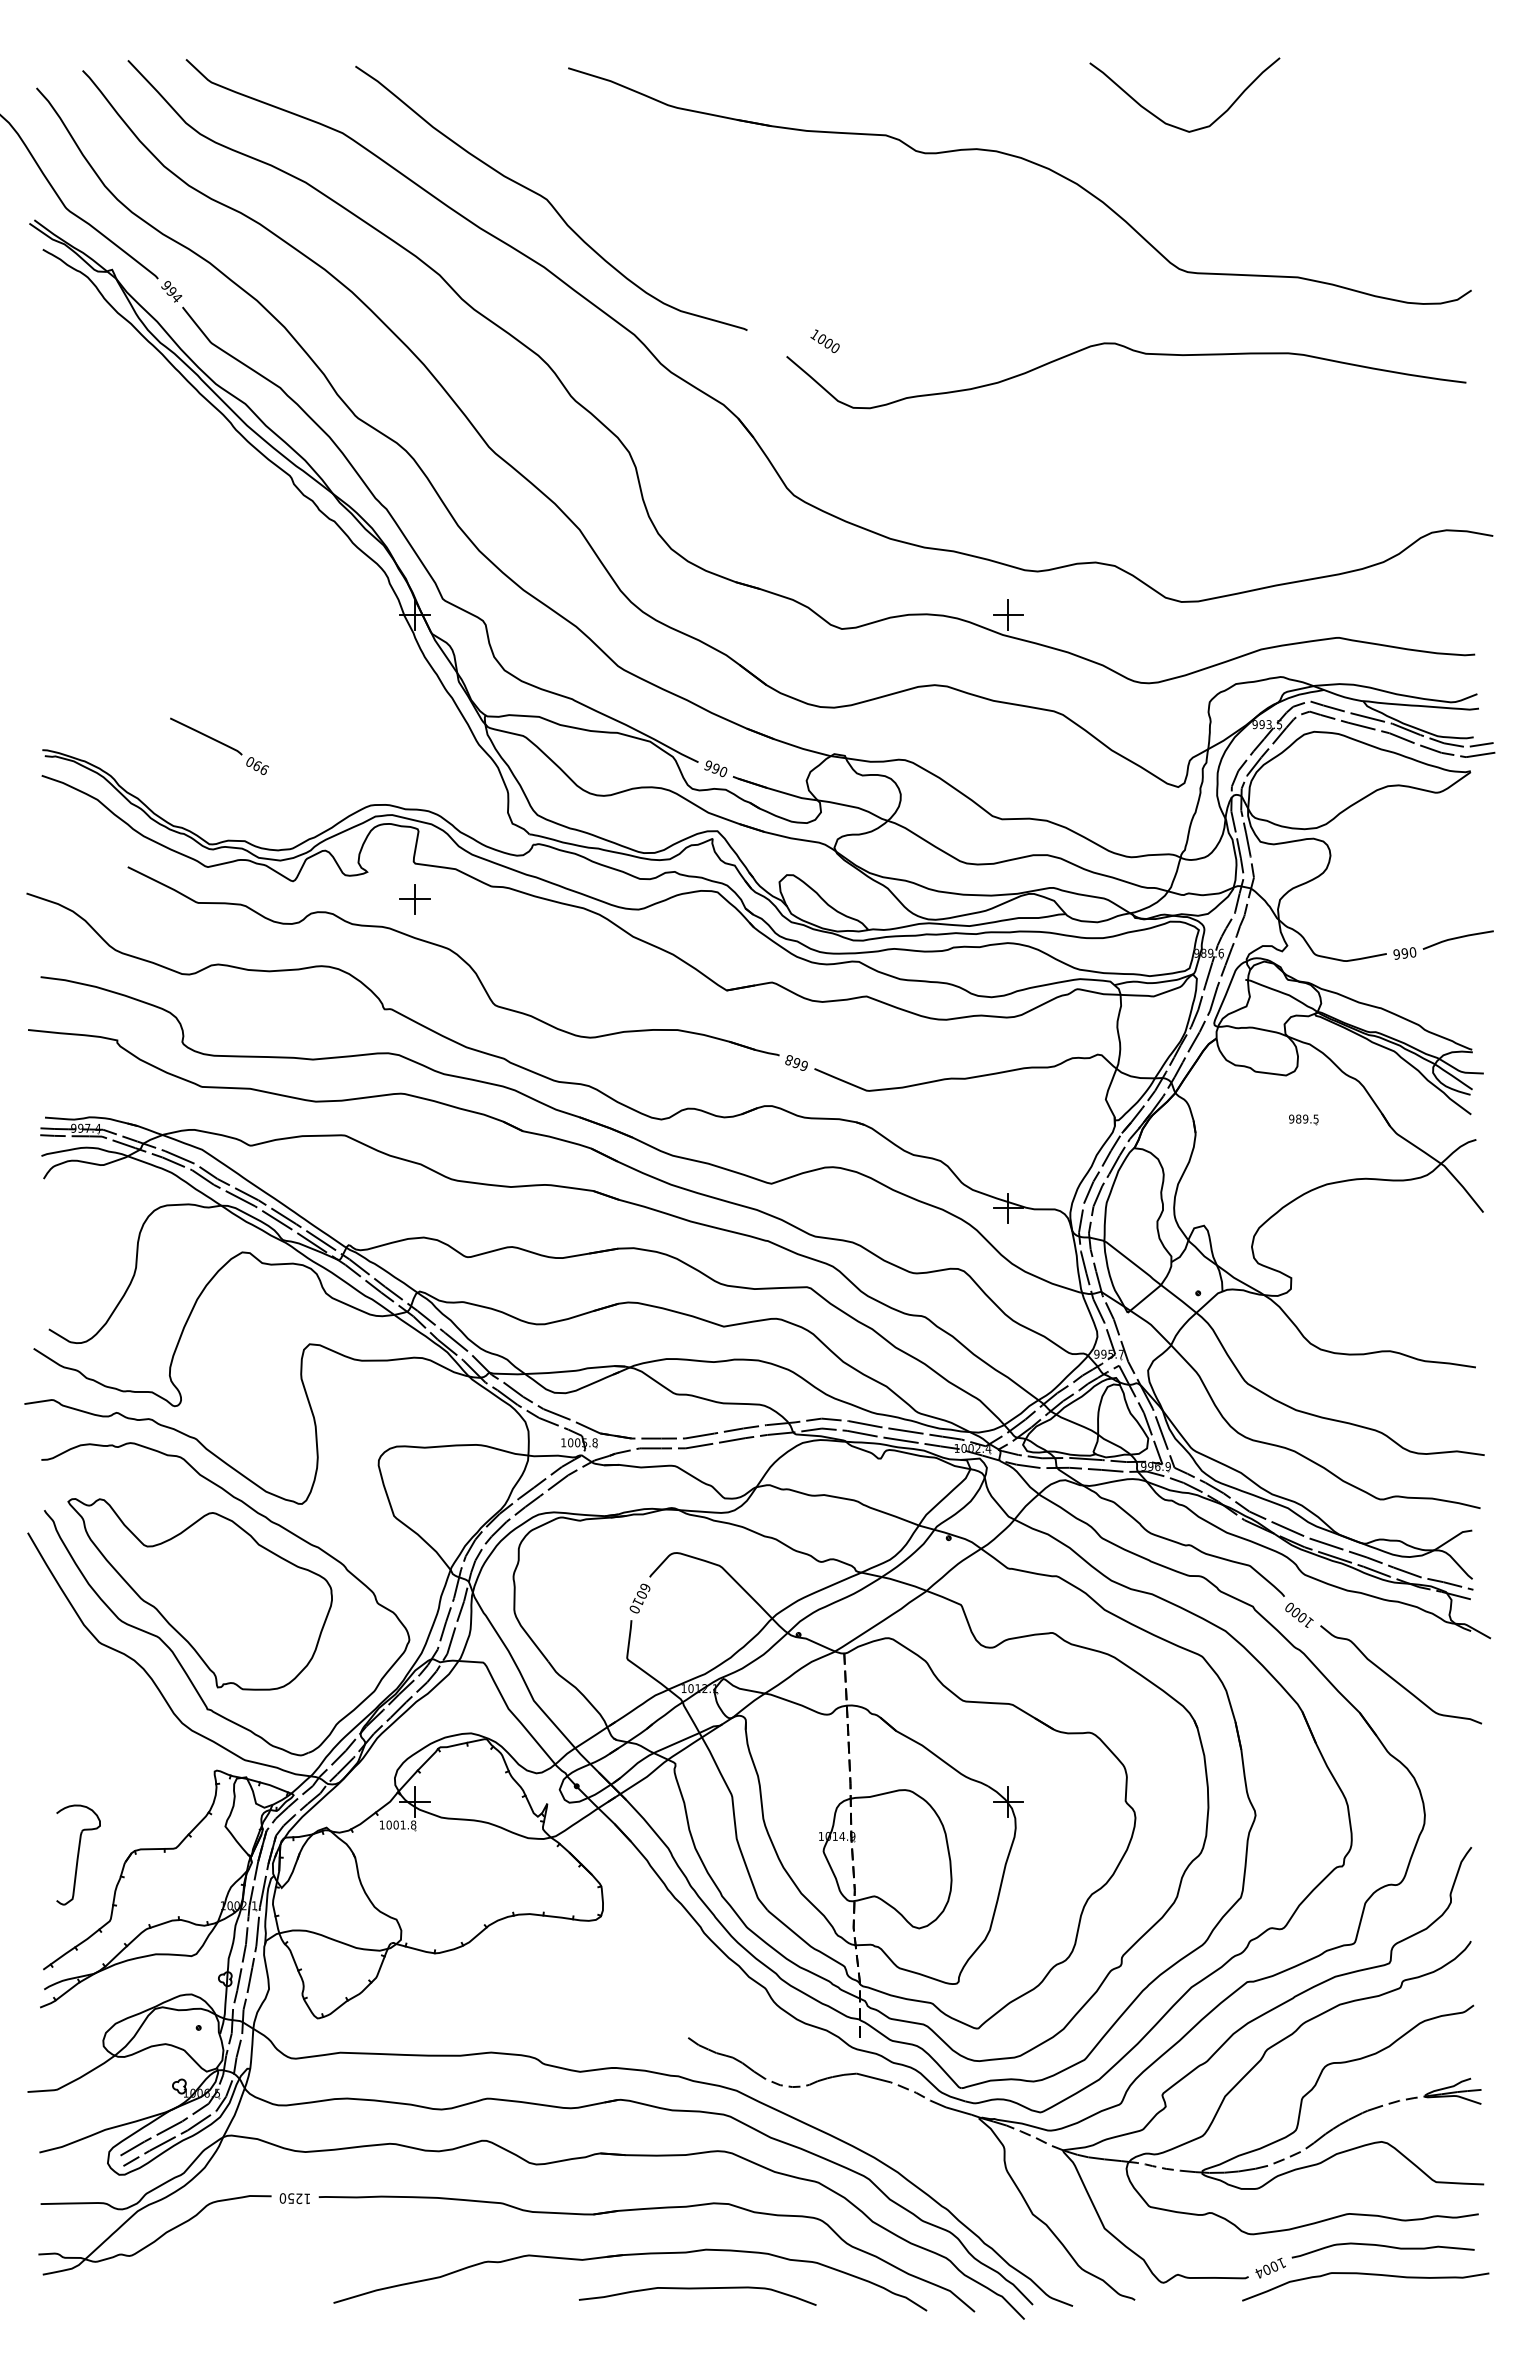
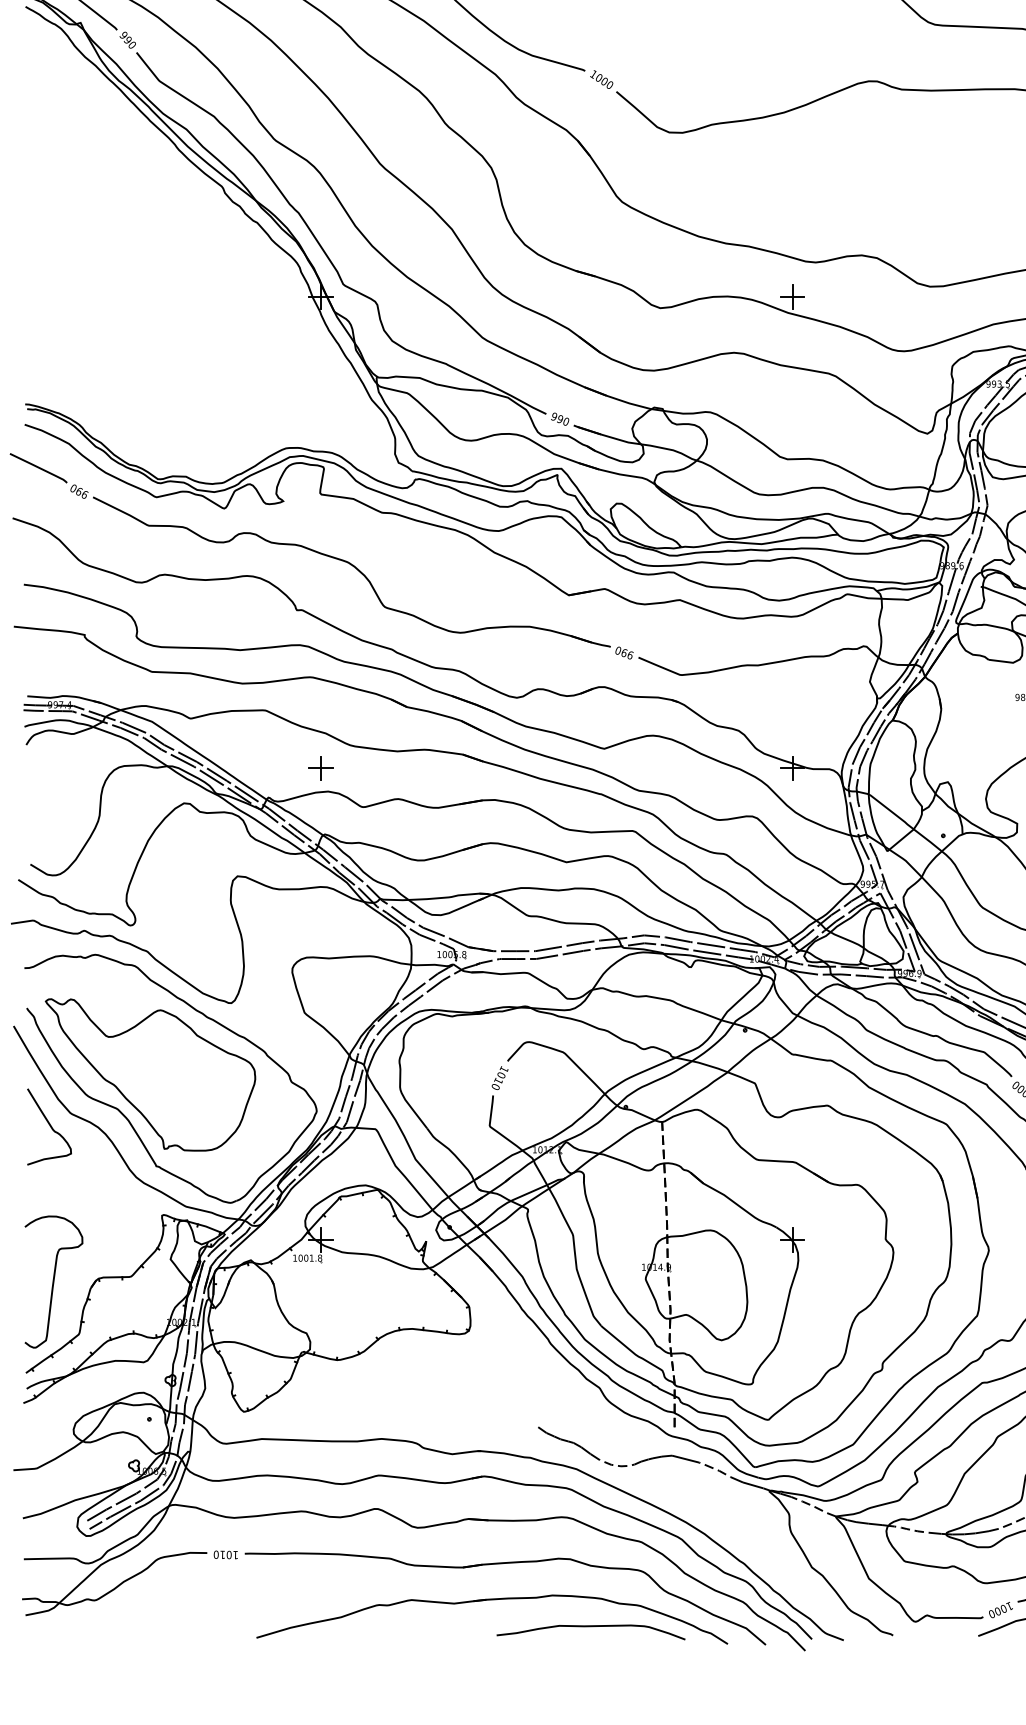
text: (177, 297) -> (132, 44), 994 -> 990
text: (824, 340) -> (601, 79), moved
part: (219, 745) -> (49, 475), moved
part: (414, 899) -> (320, 768), moved
text: (796, 1063) -> (624, 653), 668 -> 990
text: (644, 1587) -> (503, 1069), 6010 -> 1010
curve: (73, 1659) -> (49, 1126), added
part: (78, 1854) -> (53, 1281), size x1.67
text: (295, 2198) -> (226, 1554), 1250 -> 1010
text: (1259, 2273) -> (991, 1614), 1004 -> 1000
curve: (697, 2289) -> (590, 1627), moved

